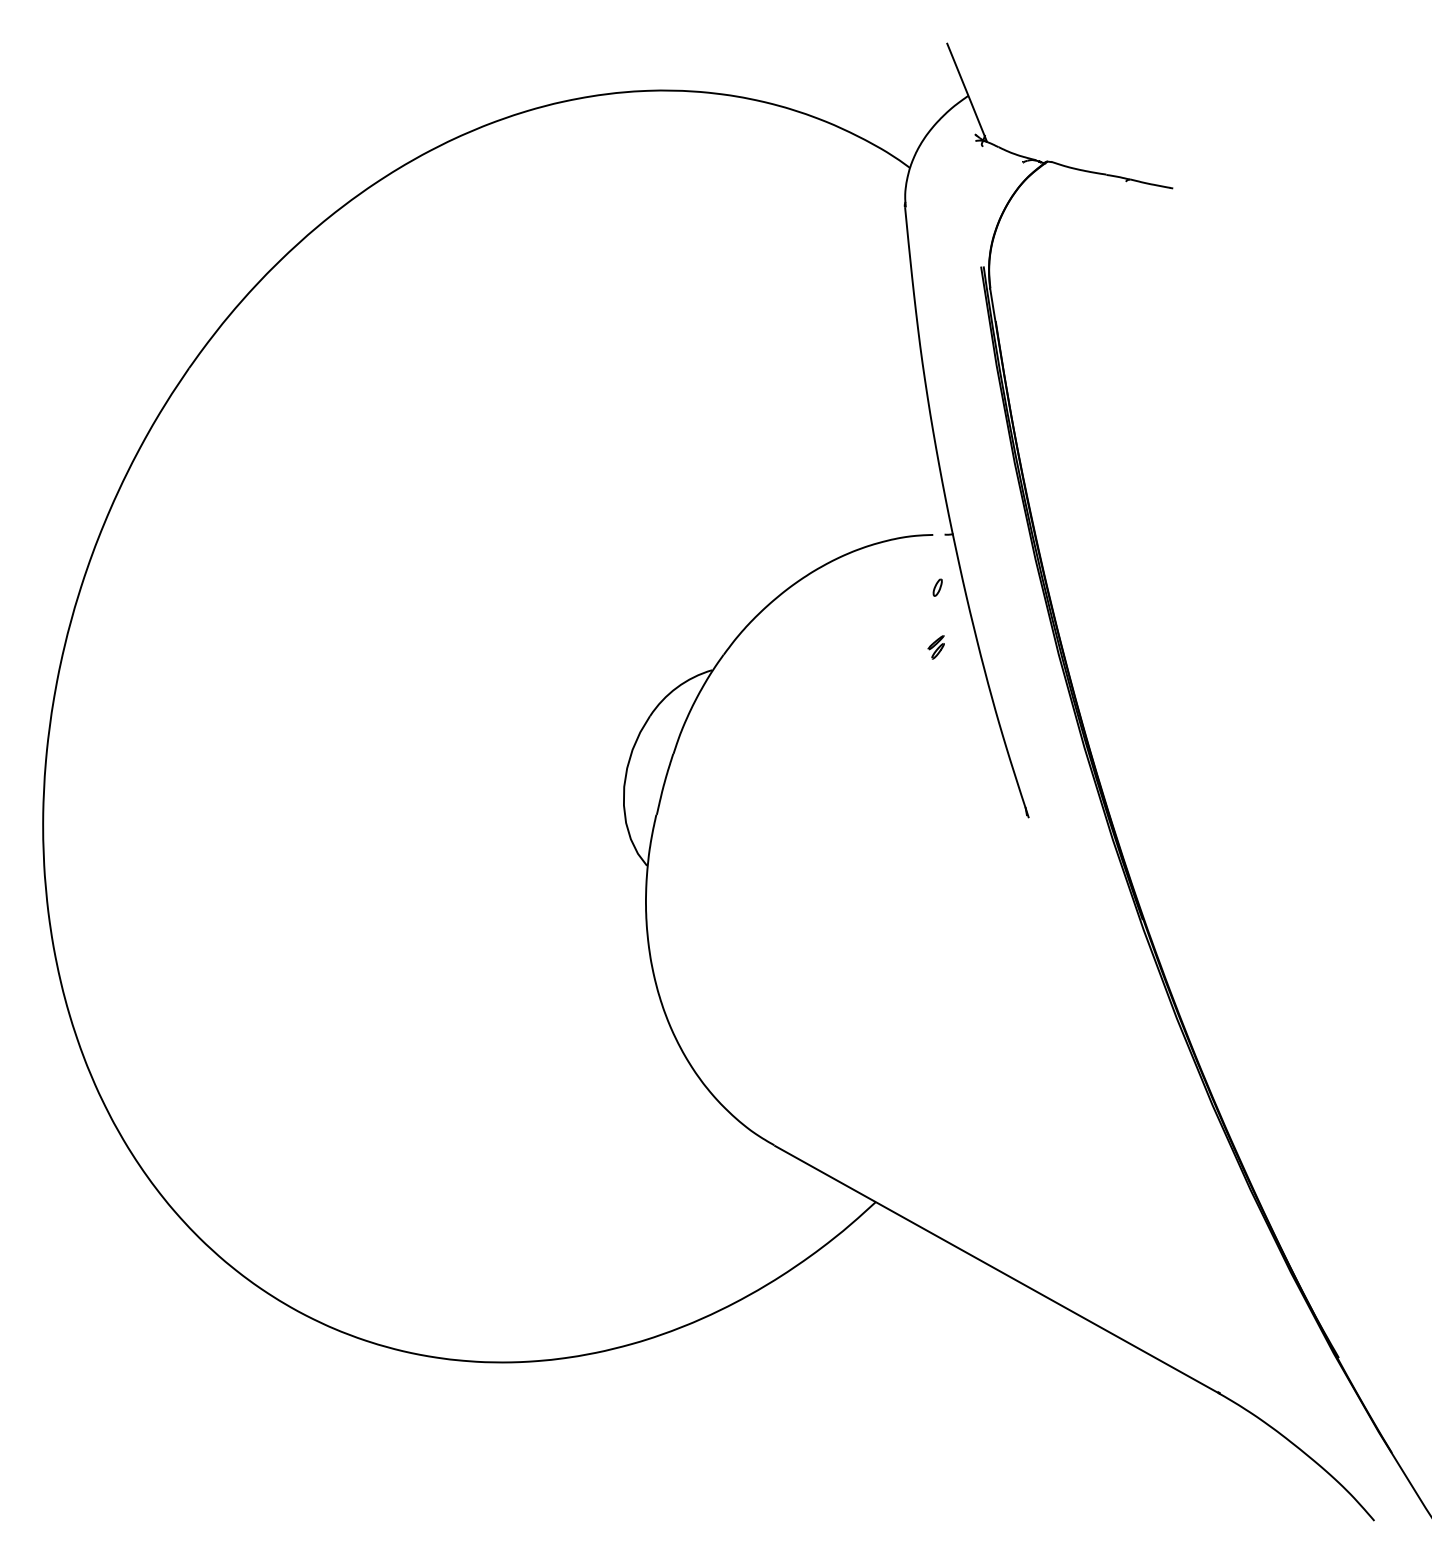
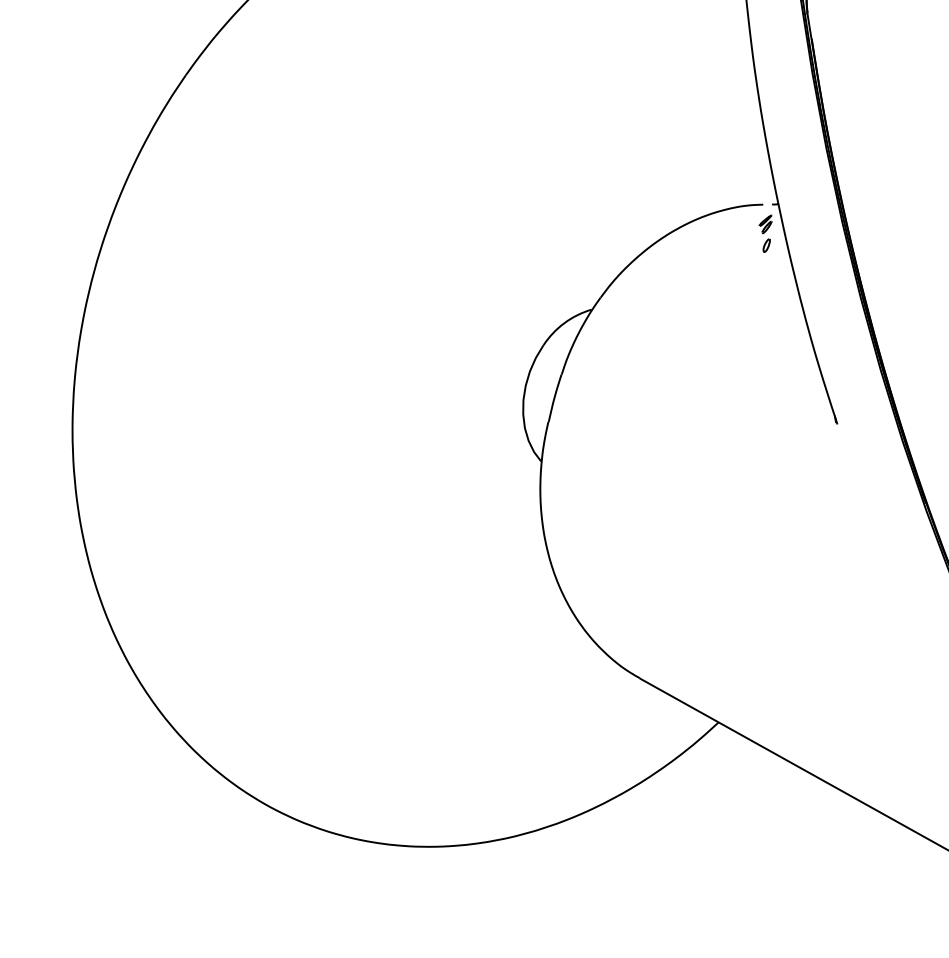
part: (935, 647) -> (765, 224), moved

